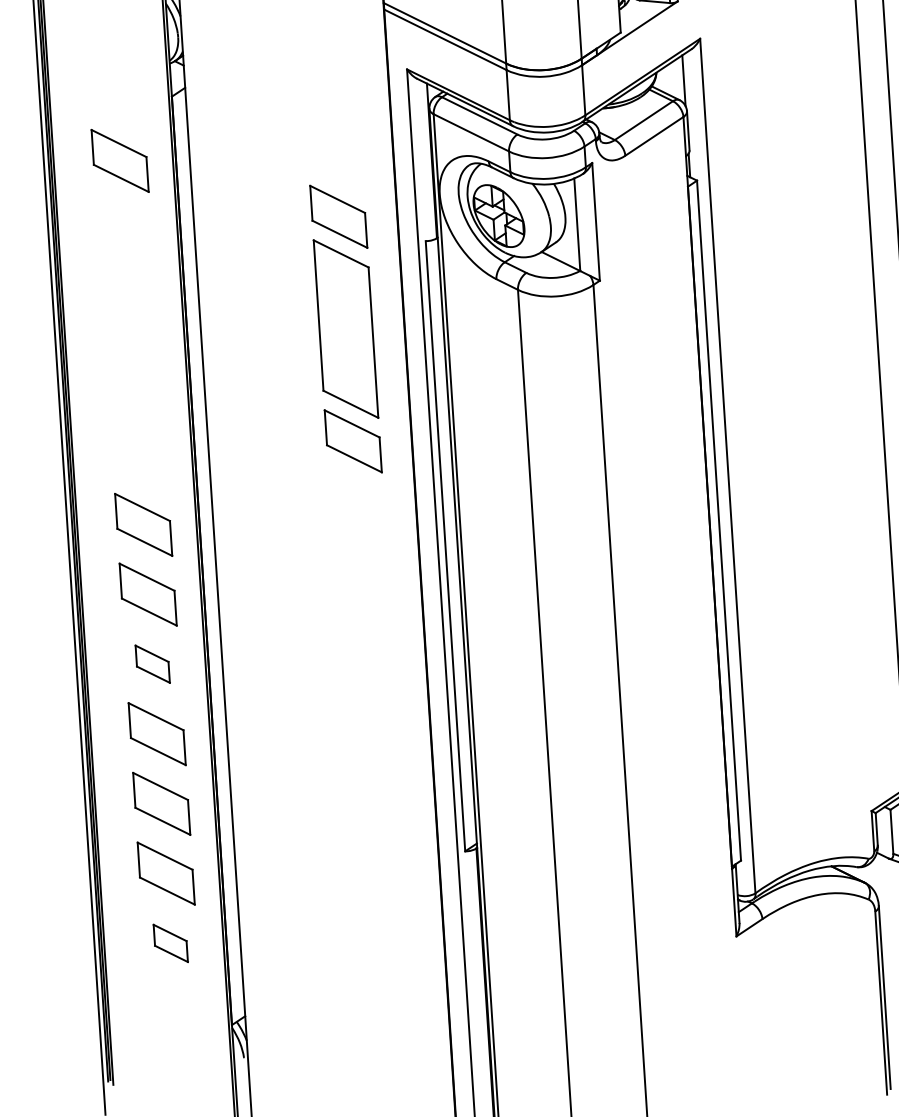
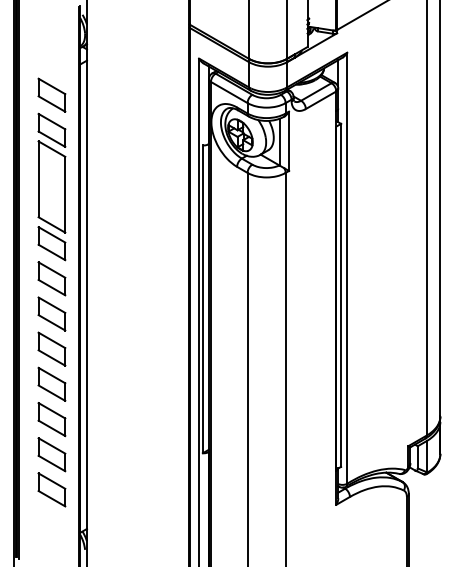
part: (345, 328) -> (51, 186), moved
part: (151, 663) -> (51, 348), size x1.67
part: (169, 942) -> (51, 489), size x1.67

